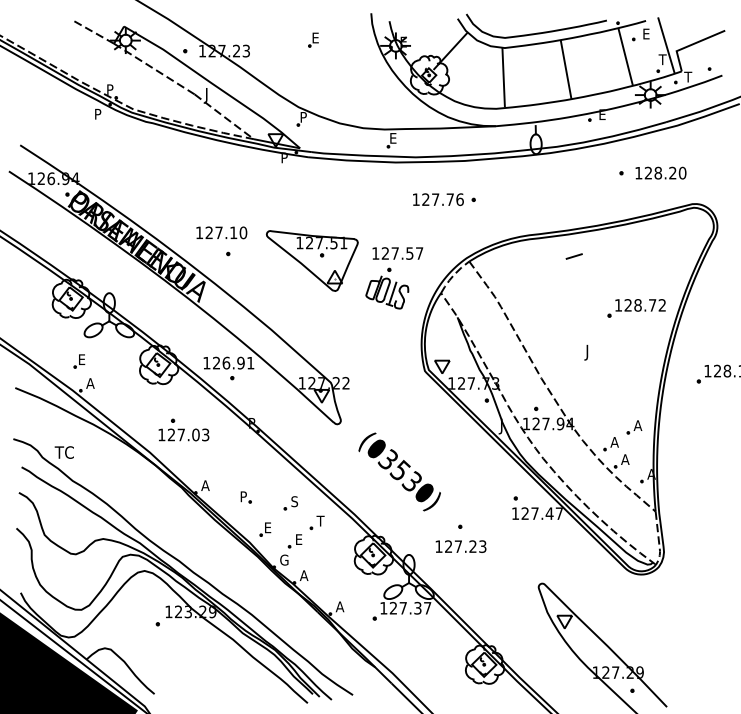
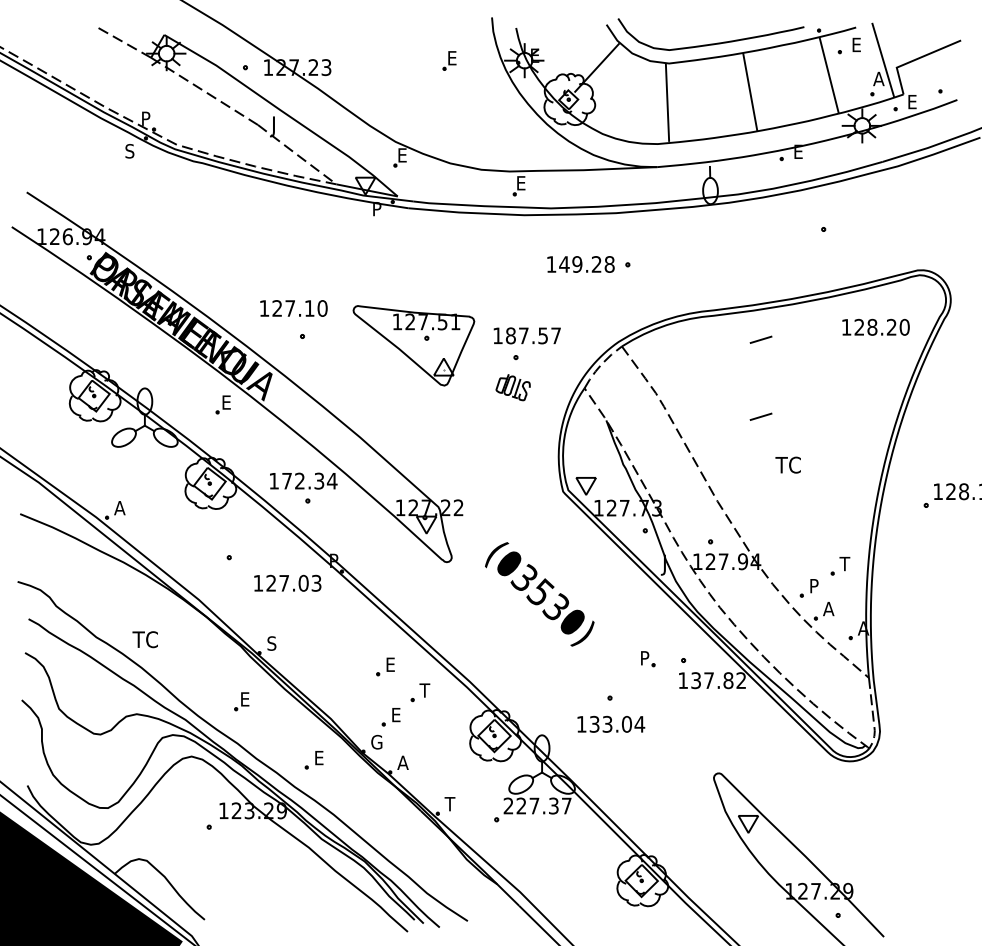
part: (313, 39) -> (449, 60), moved
text: (662, 59) -> (878, 78), T -> A
text: (687, 77) -> (911, 102), T -> E
text: (97, 114) -> (129, 151), P -> S
text: (304, 117) -> (403, 155), P -> E
text: (660, 172) -> (875, 326), moved
text: (442, 199) -> (586, 264), 127.76 -> 149.28
text: (385, 253) -> (510, 335), 127.57 -> 187.57
part: (386, 292) -> (512, 387), size x0.6
part: (636, 308) -> (843, 408), removed
line: (573, 314) -> (760, 416), added
text: (594, 352) -> (787, 466), J -> TC
part: (78, 361) -> (222, 404), moved
text: (233, 362) -> (309, 480), 126.91 -> 172.34
text: (637, 425) -> (845, 563), A -> T
text: (183, 434) -> (287, 582), moved
text: (614, 442) -> (814, 586), A -> P
text: (63, 452) -> (144, 639), moved
text: (399, 472) -> (539, 594), moved
text: (204, 485) -> (271, 643), A -> S
part: (246, 497) -> (648, 659), moved
text: (294, 501) -> (390, 664), S -> E
text: (542, 513) -> (718, 680), 127.47 -> 137.82
part: (265, 529) -> (241, 701), moved
text: (465, 546) -> (617, 723), 127.23 -> 133.04
part: (236, 573) -> (313, 760), added
text: (339, 607) -> (450, 804), A -> T
text: (383, 607) -> (508, 805), 127.37 -> 227.37

